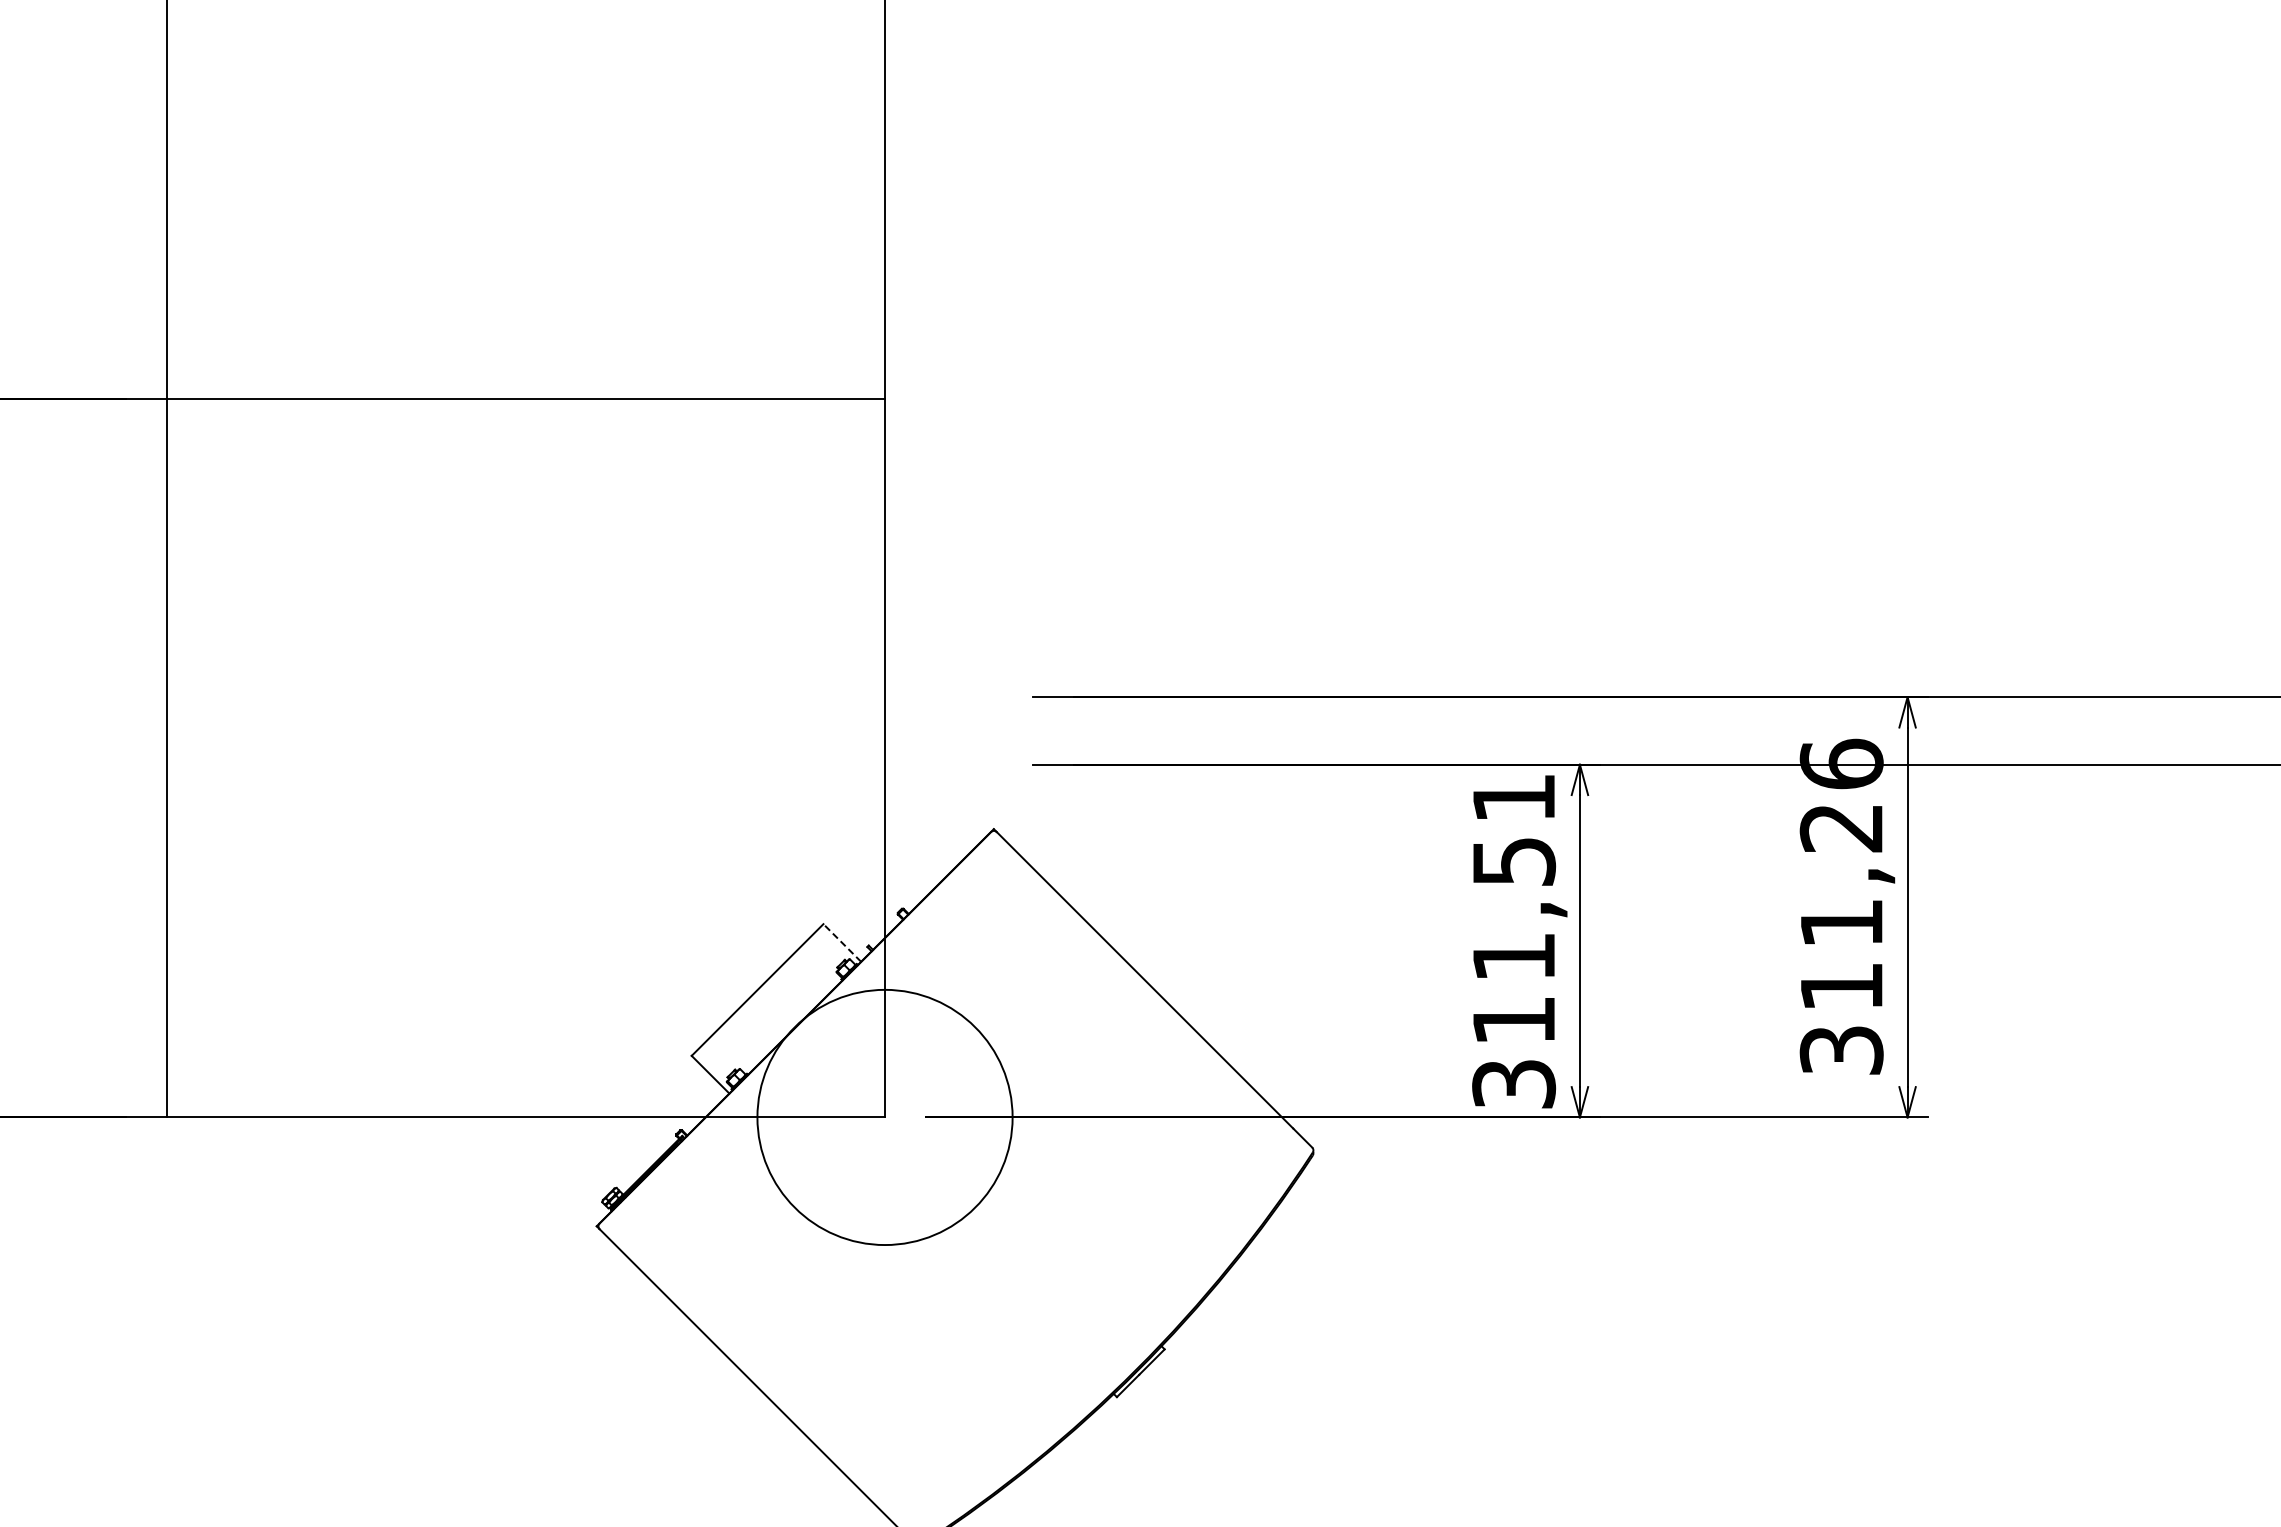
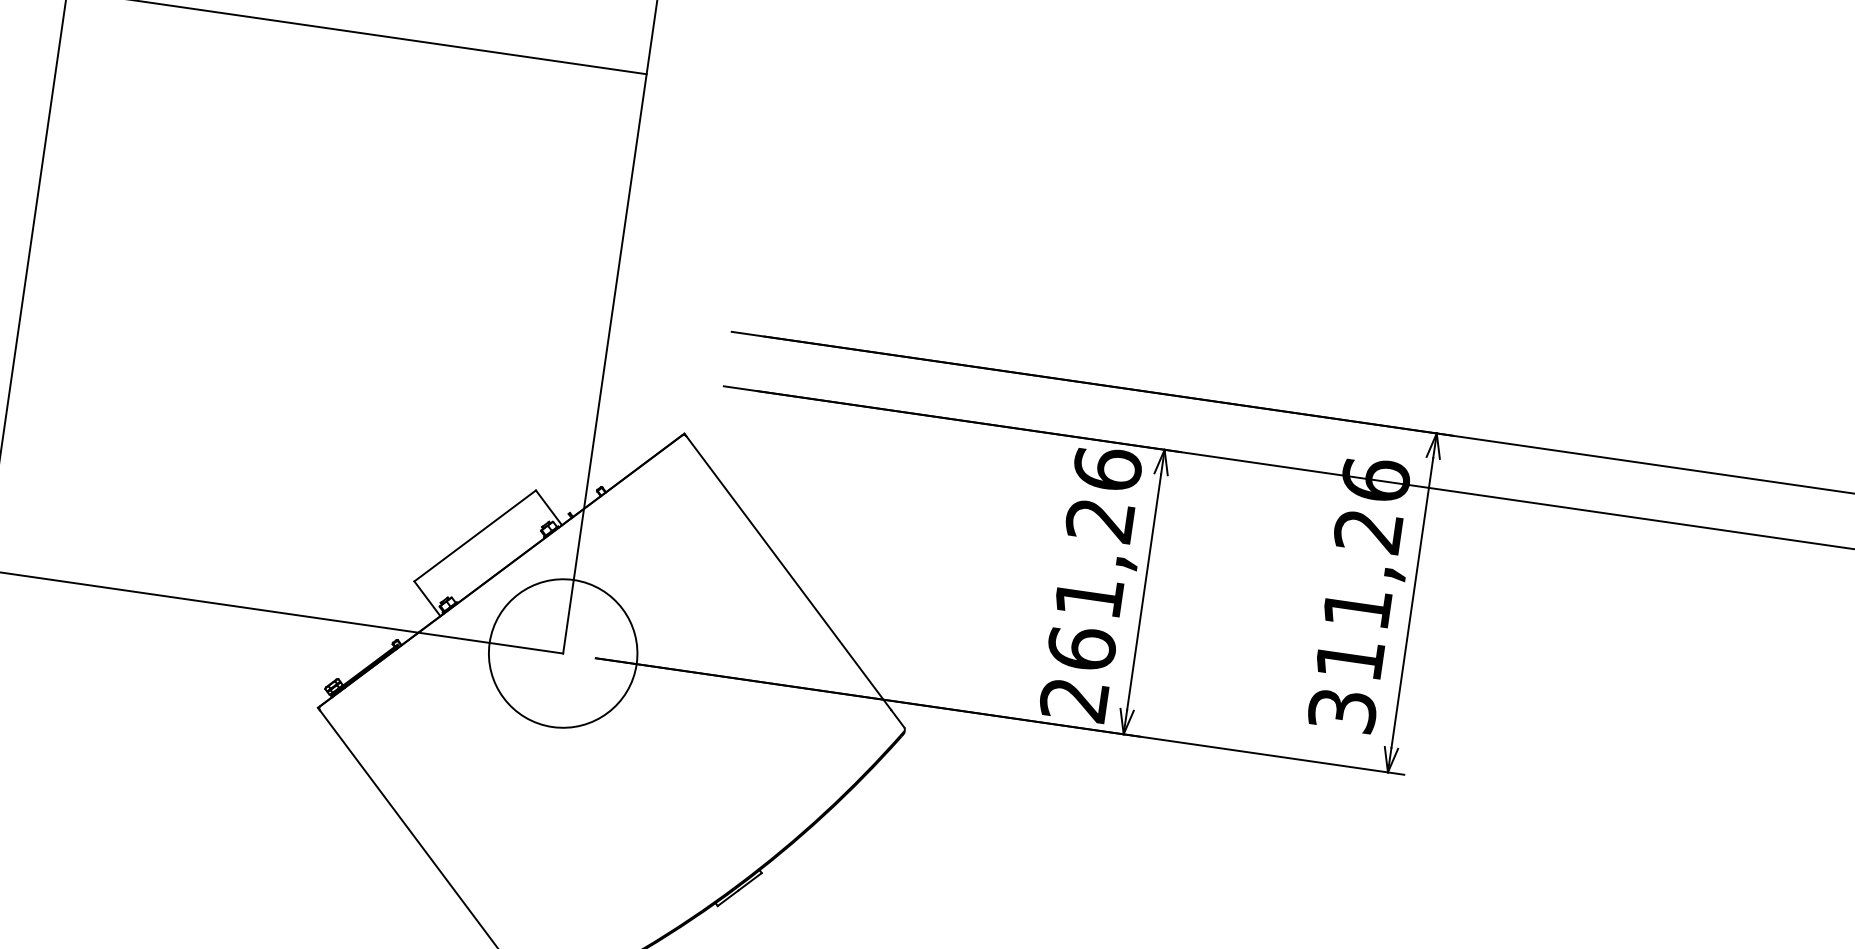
text: (1514, 940) -> (1091, 583), 311,51 -> 261,26
line: (842, 942) -> (549, 507), dashed -> solid
circle: (884, 1117) -> (562, 653), size x0.71

